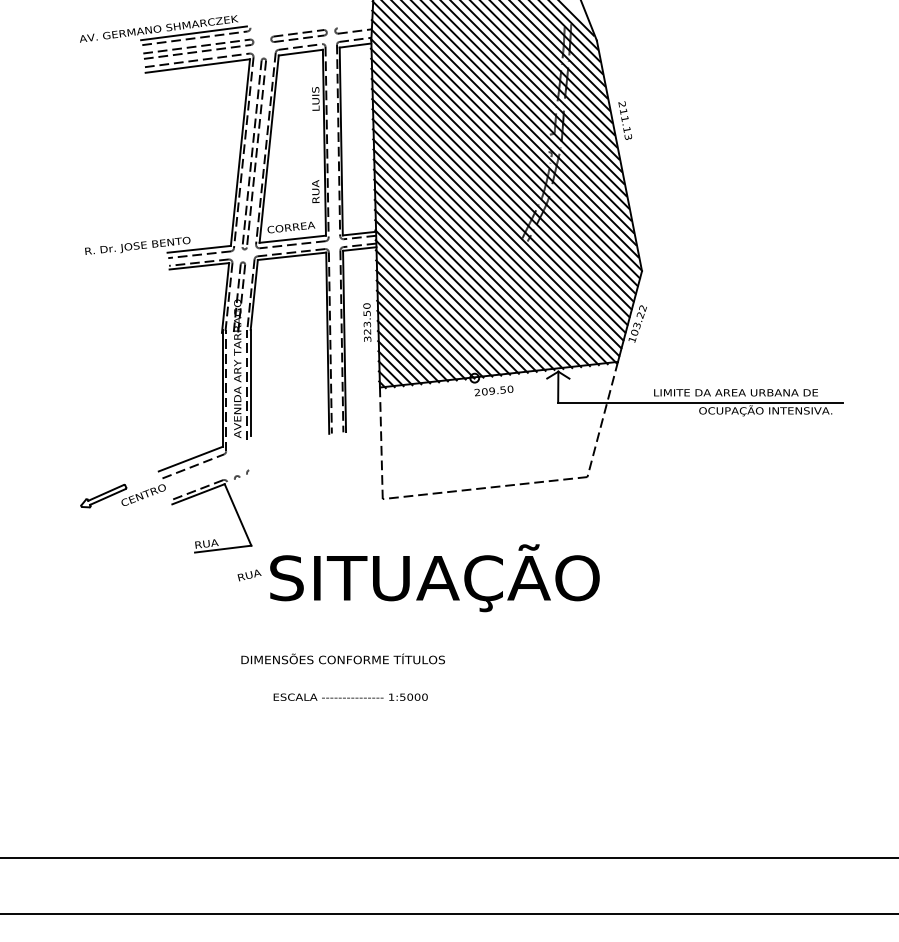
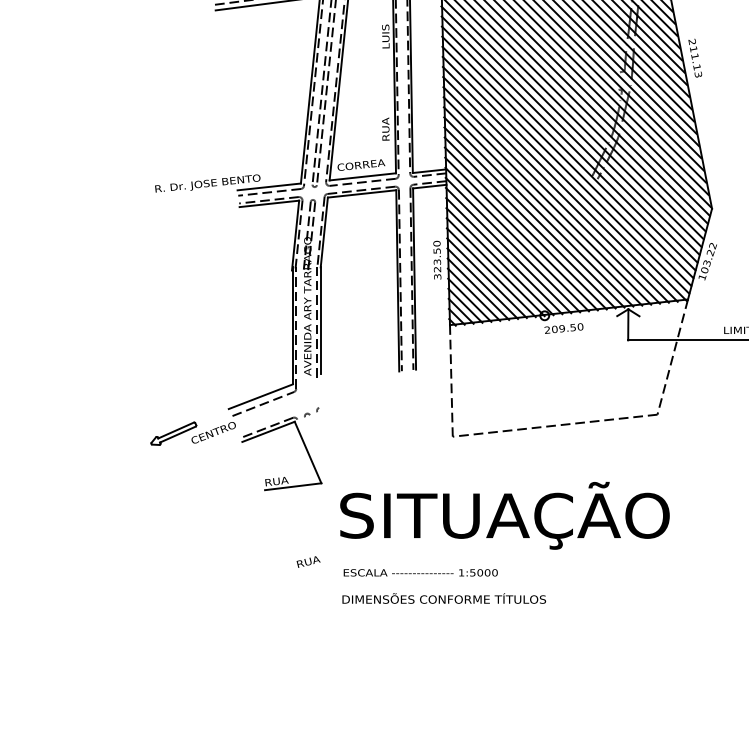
text: (249, 575) -> (308, 562), moved
text: (342, 658) -> (443, 598), moved
text: (350, 696) -> (420, 572), moved

